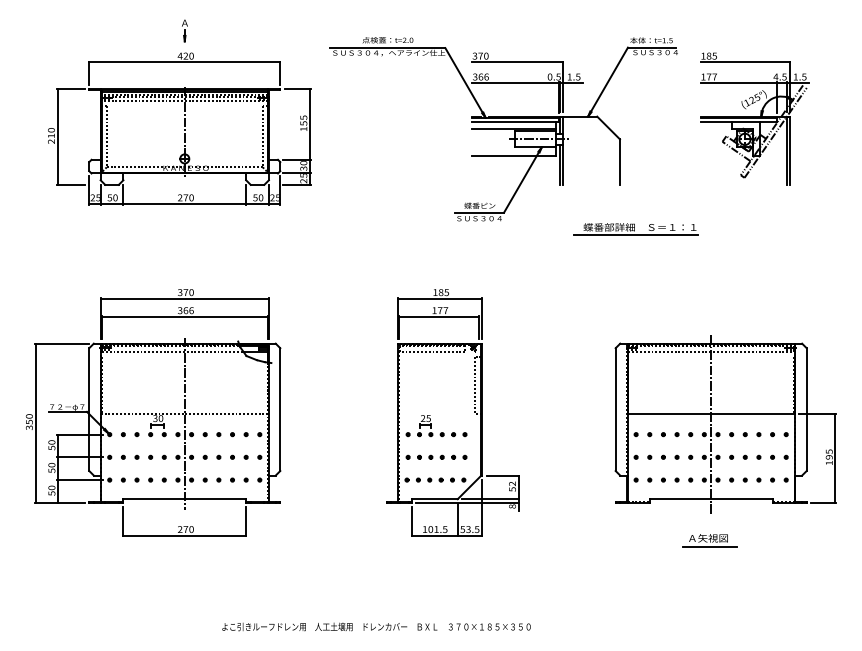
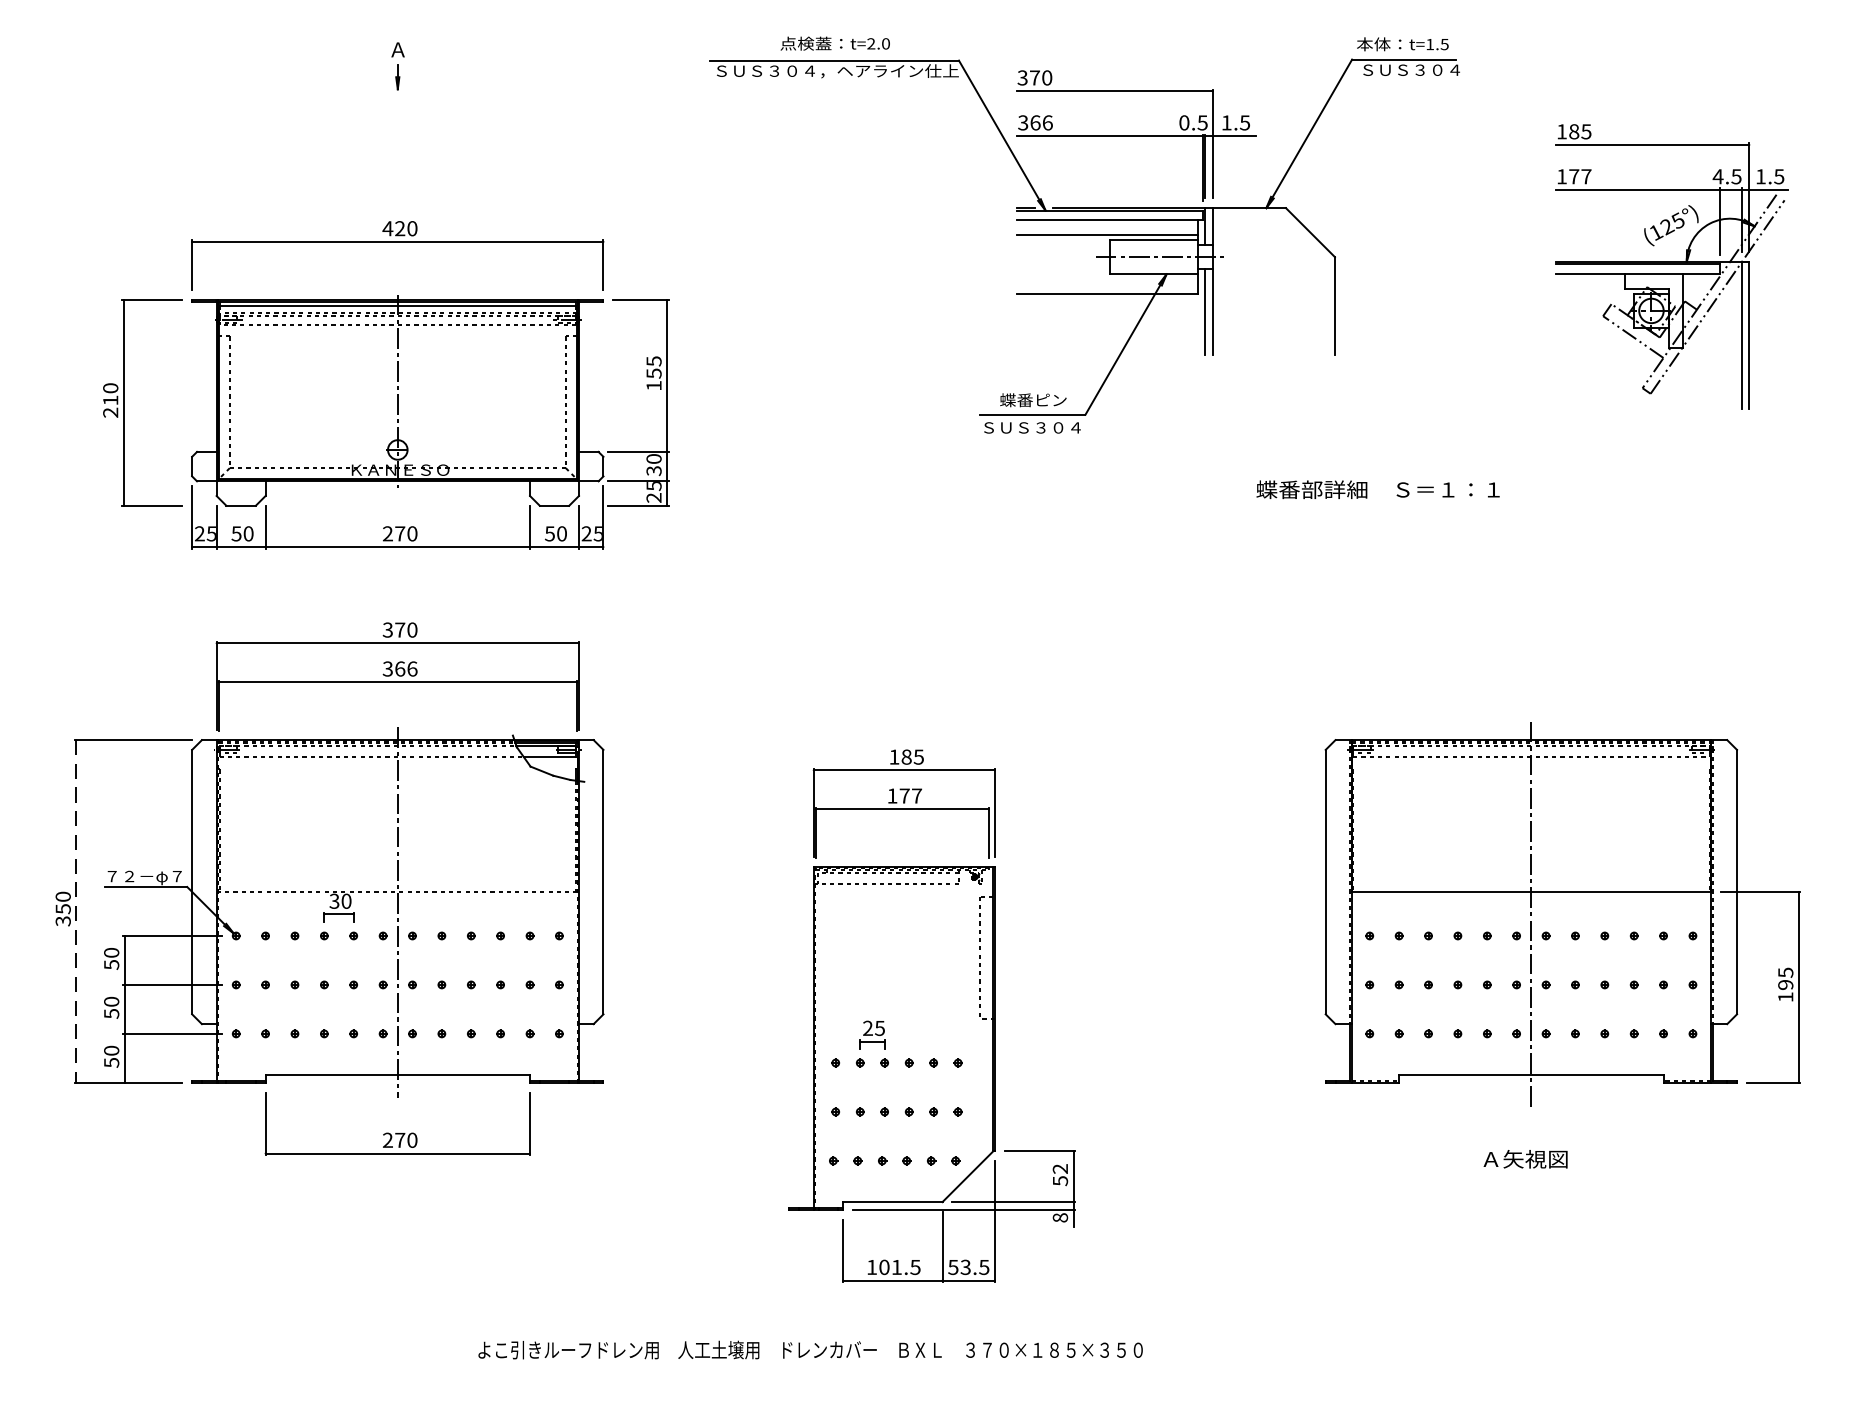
part: (754, 118) -> (1671, 266), moved
part: (179, 128) -> (386, 384), moved
part: (503, 129) -> (1084, 235), moved
line: (636, 235) -> (1370, 507), removed
part: (452, 412) -> (931, 1015), moved
line: (35, 423) -> (76, 912), solid -> dashed
line: (709, 546) -> (1527, 1176), removed

